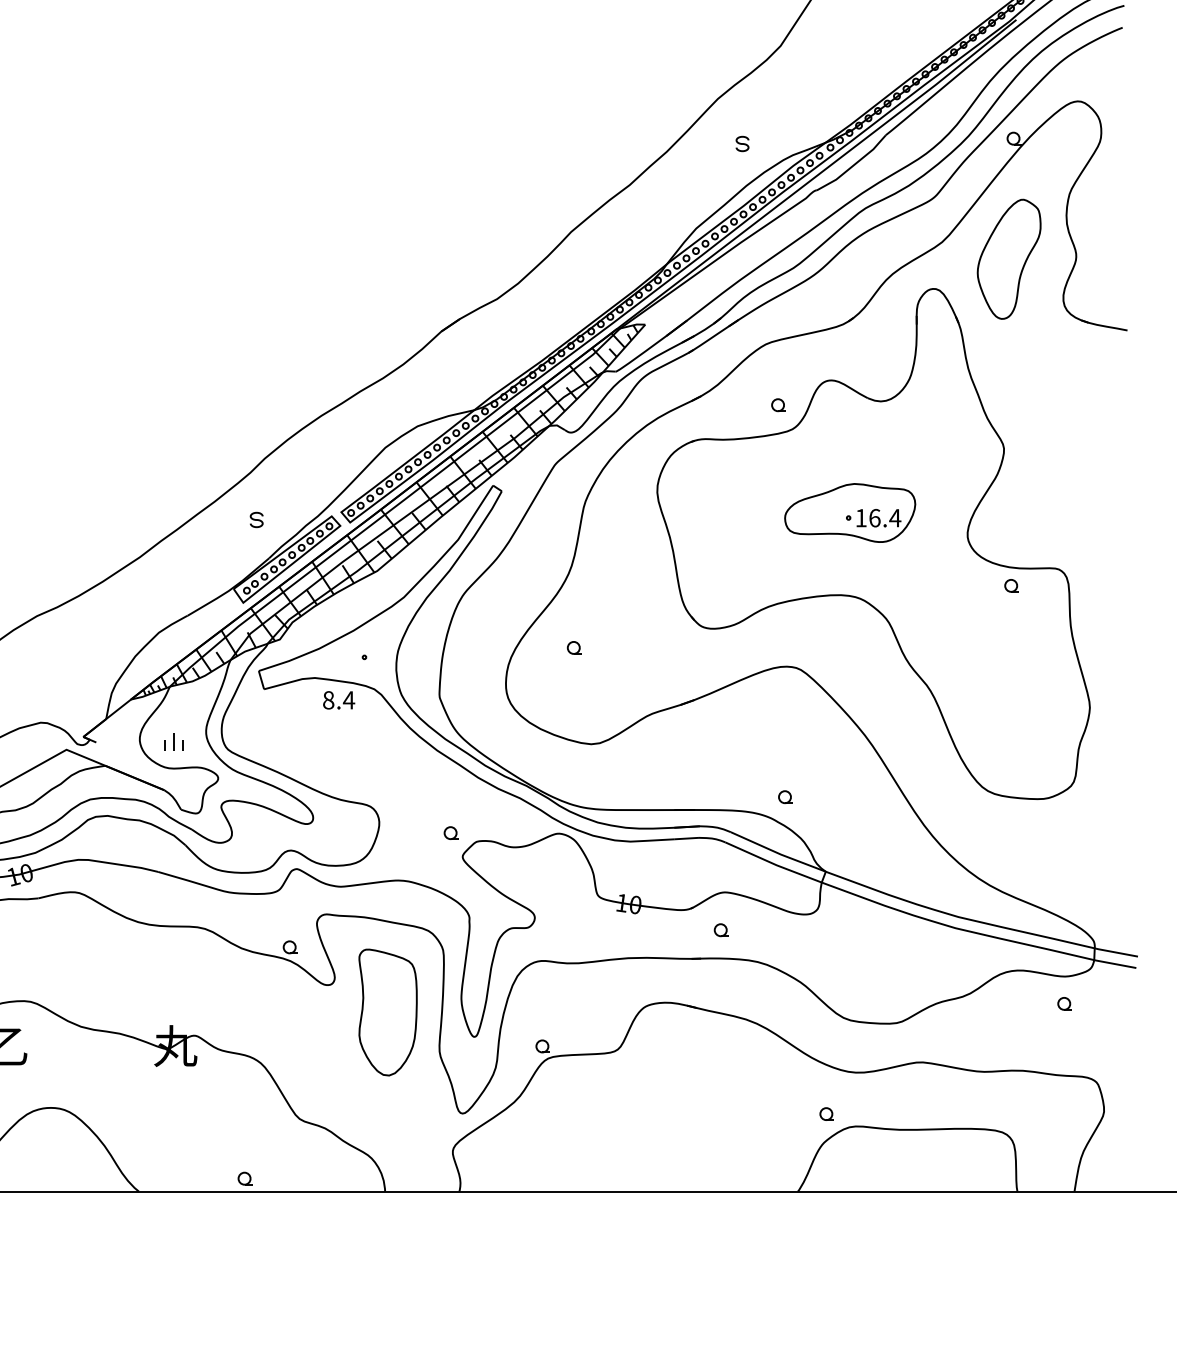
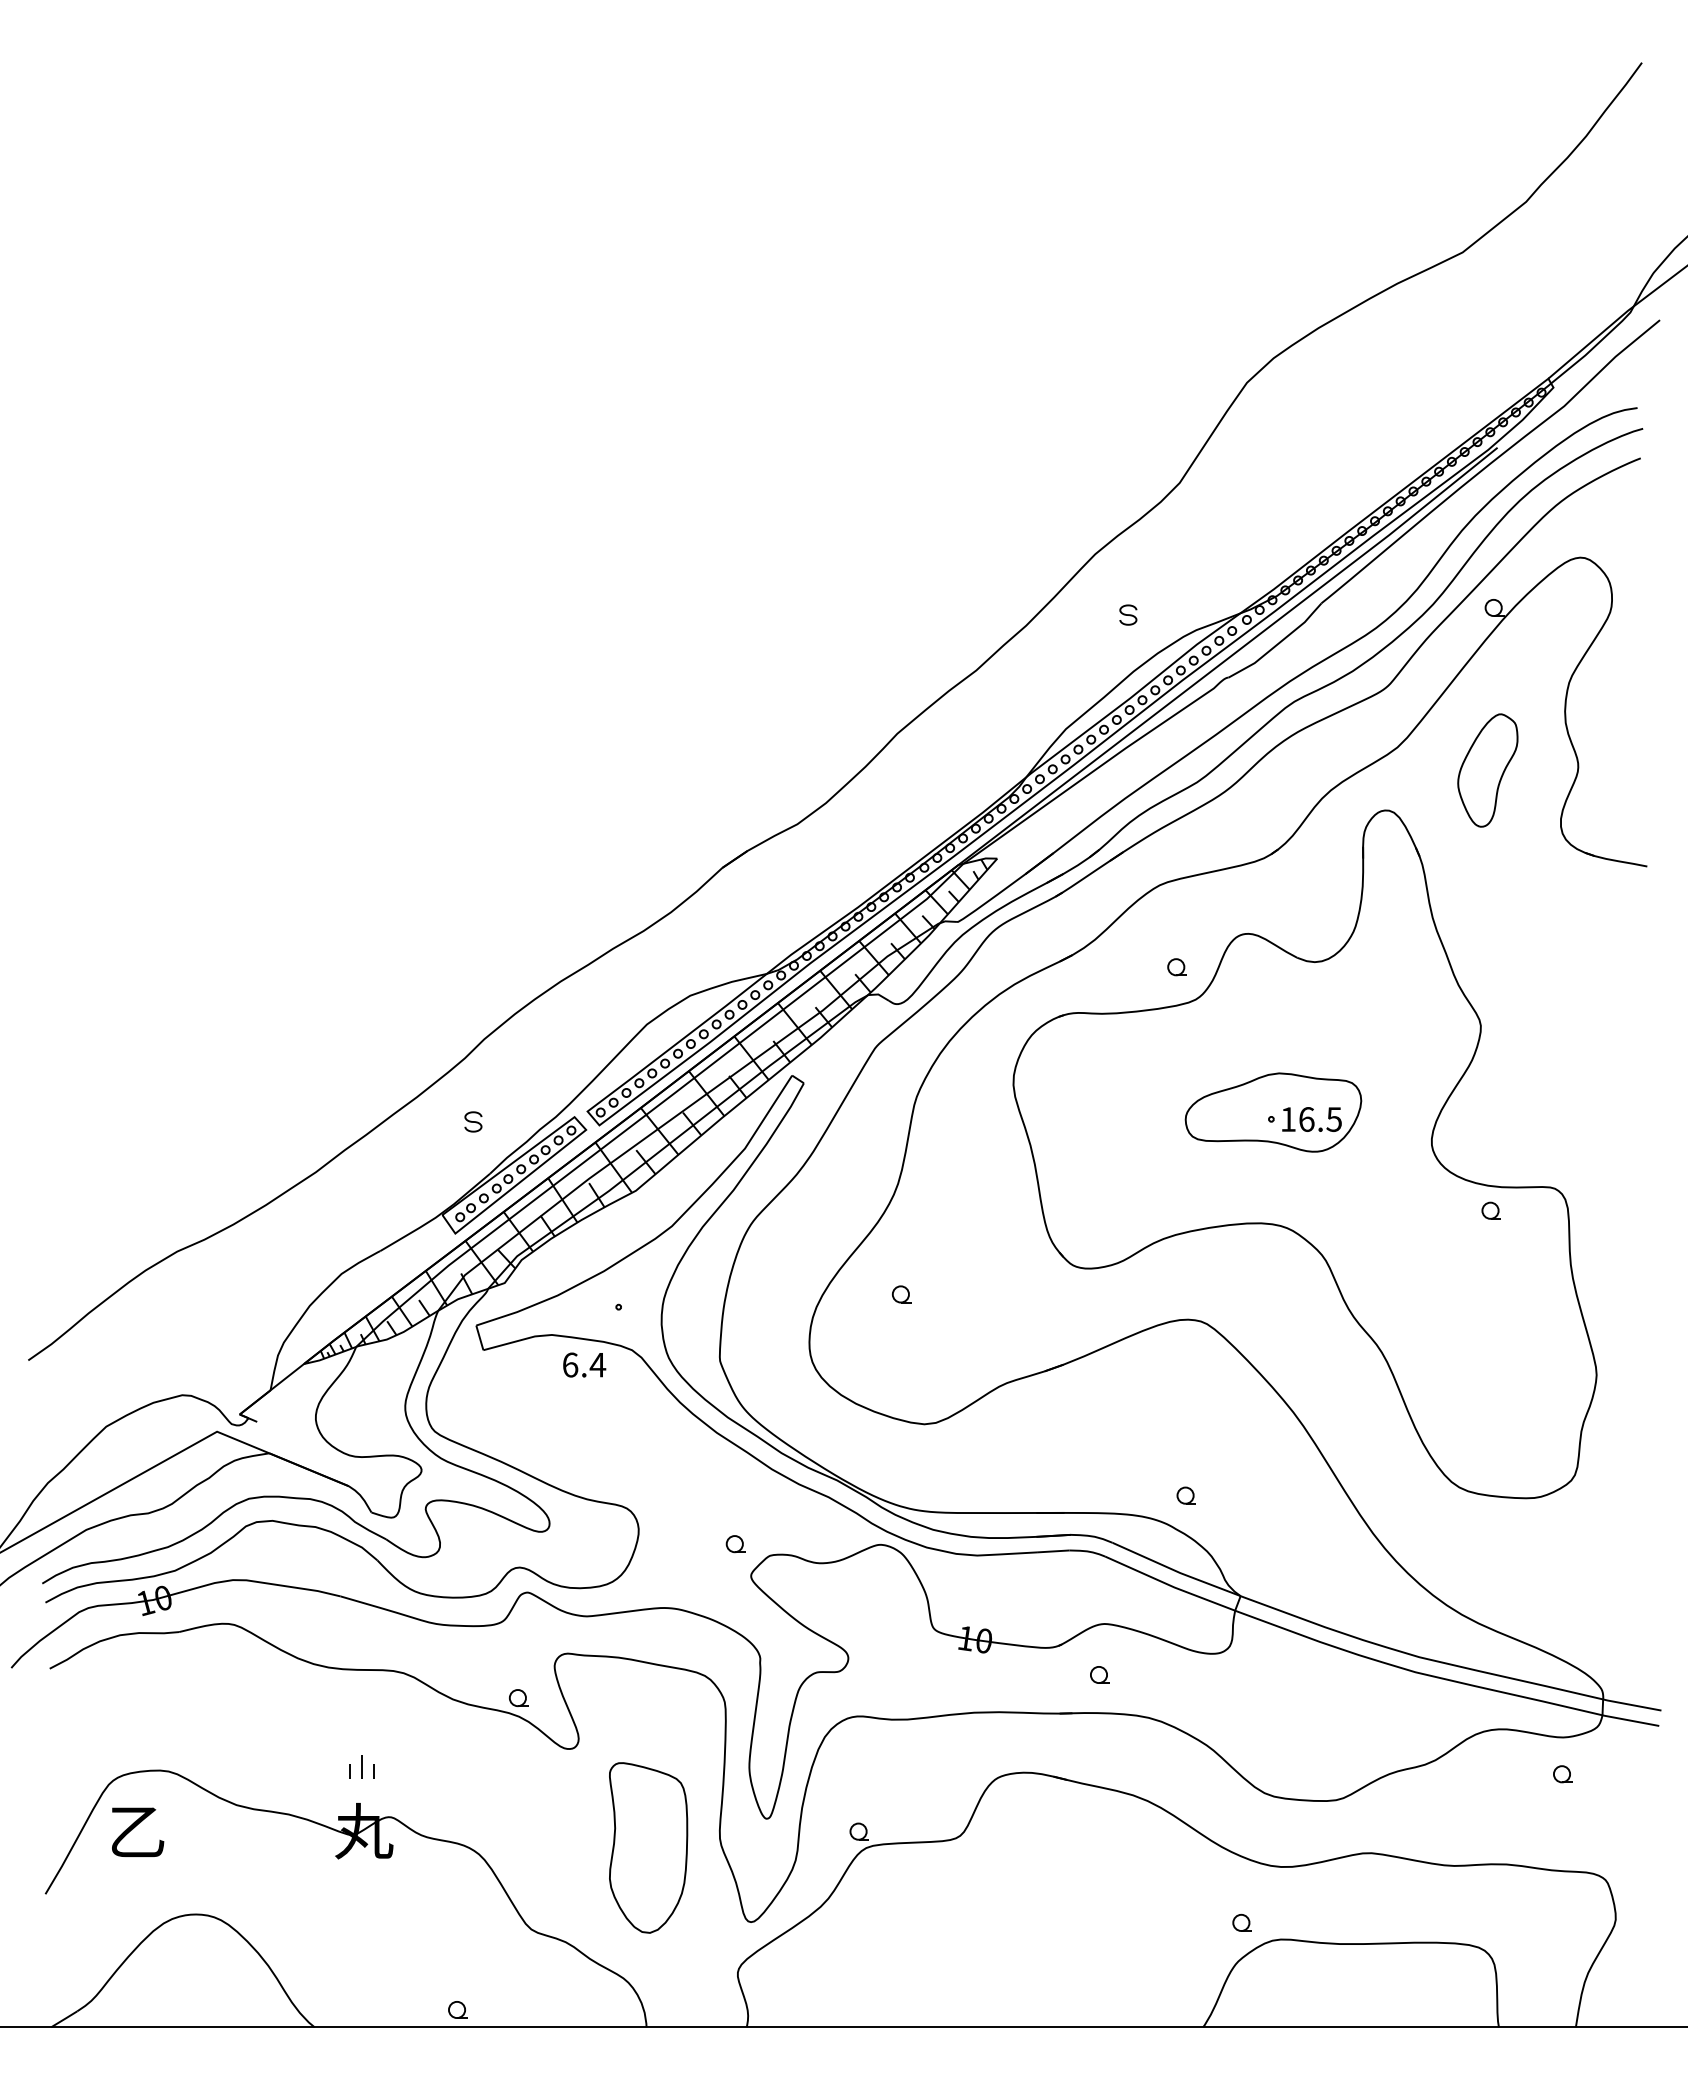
part: (1008, 259) -> (1487, 770), size x0.7
text: (895, 518) -> (1334, 1119), 16.4 -> 16.5
text: (328, 699) -> (570, 1364), 8.4 -> 6.4
part: (173, 741) -> (361, 1766), moved
part: (388, 1012) -> (648, 1847), moved

